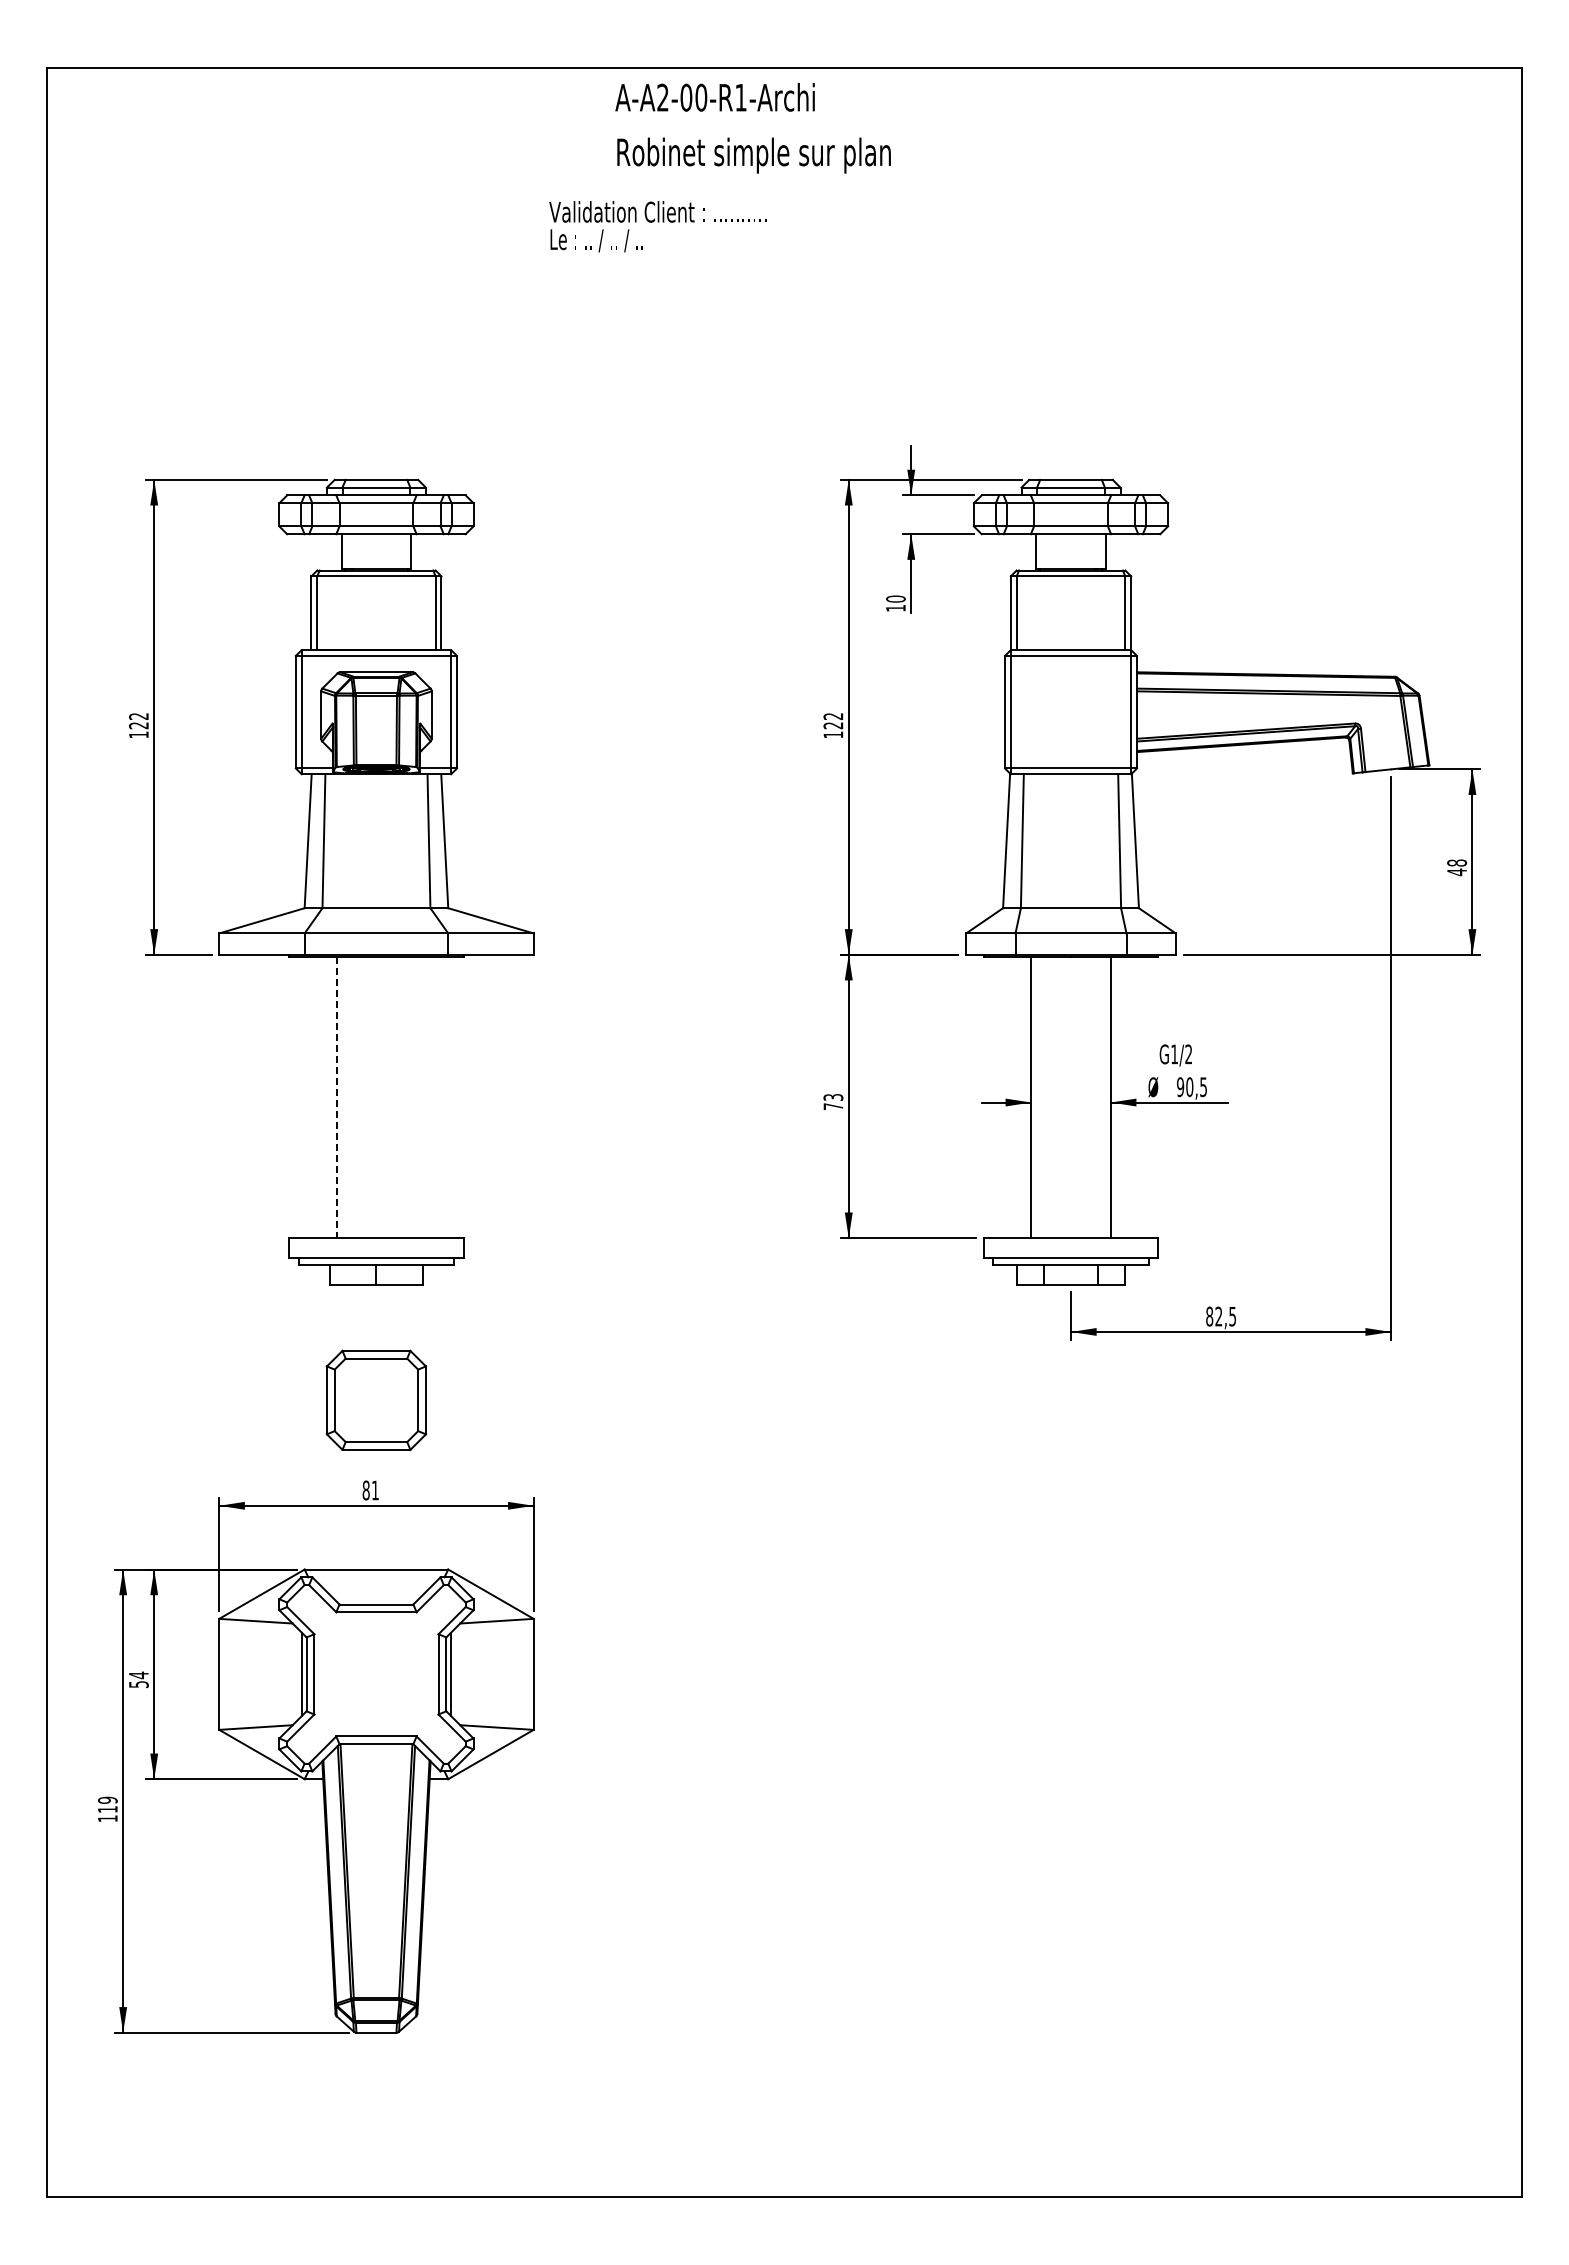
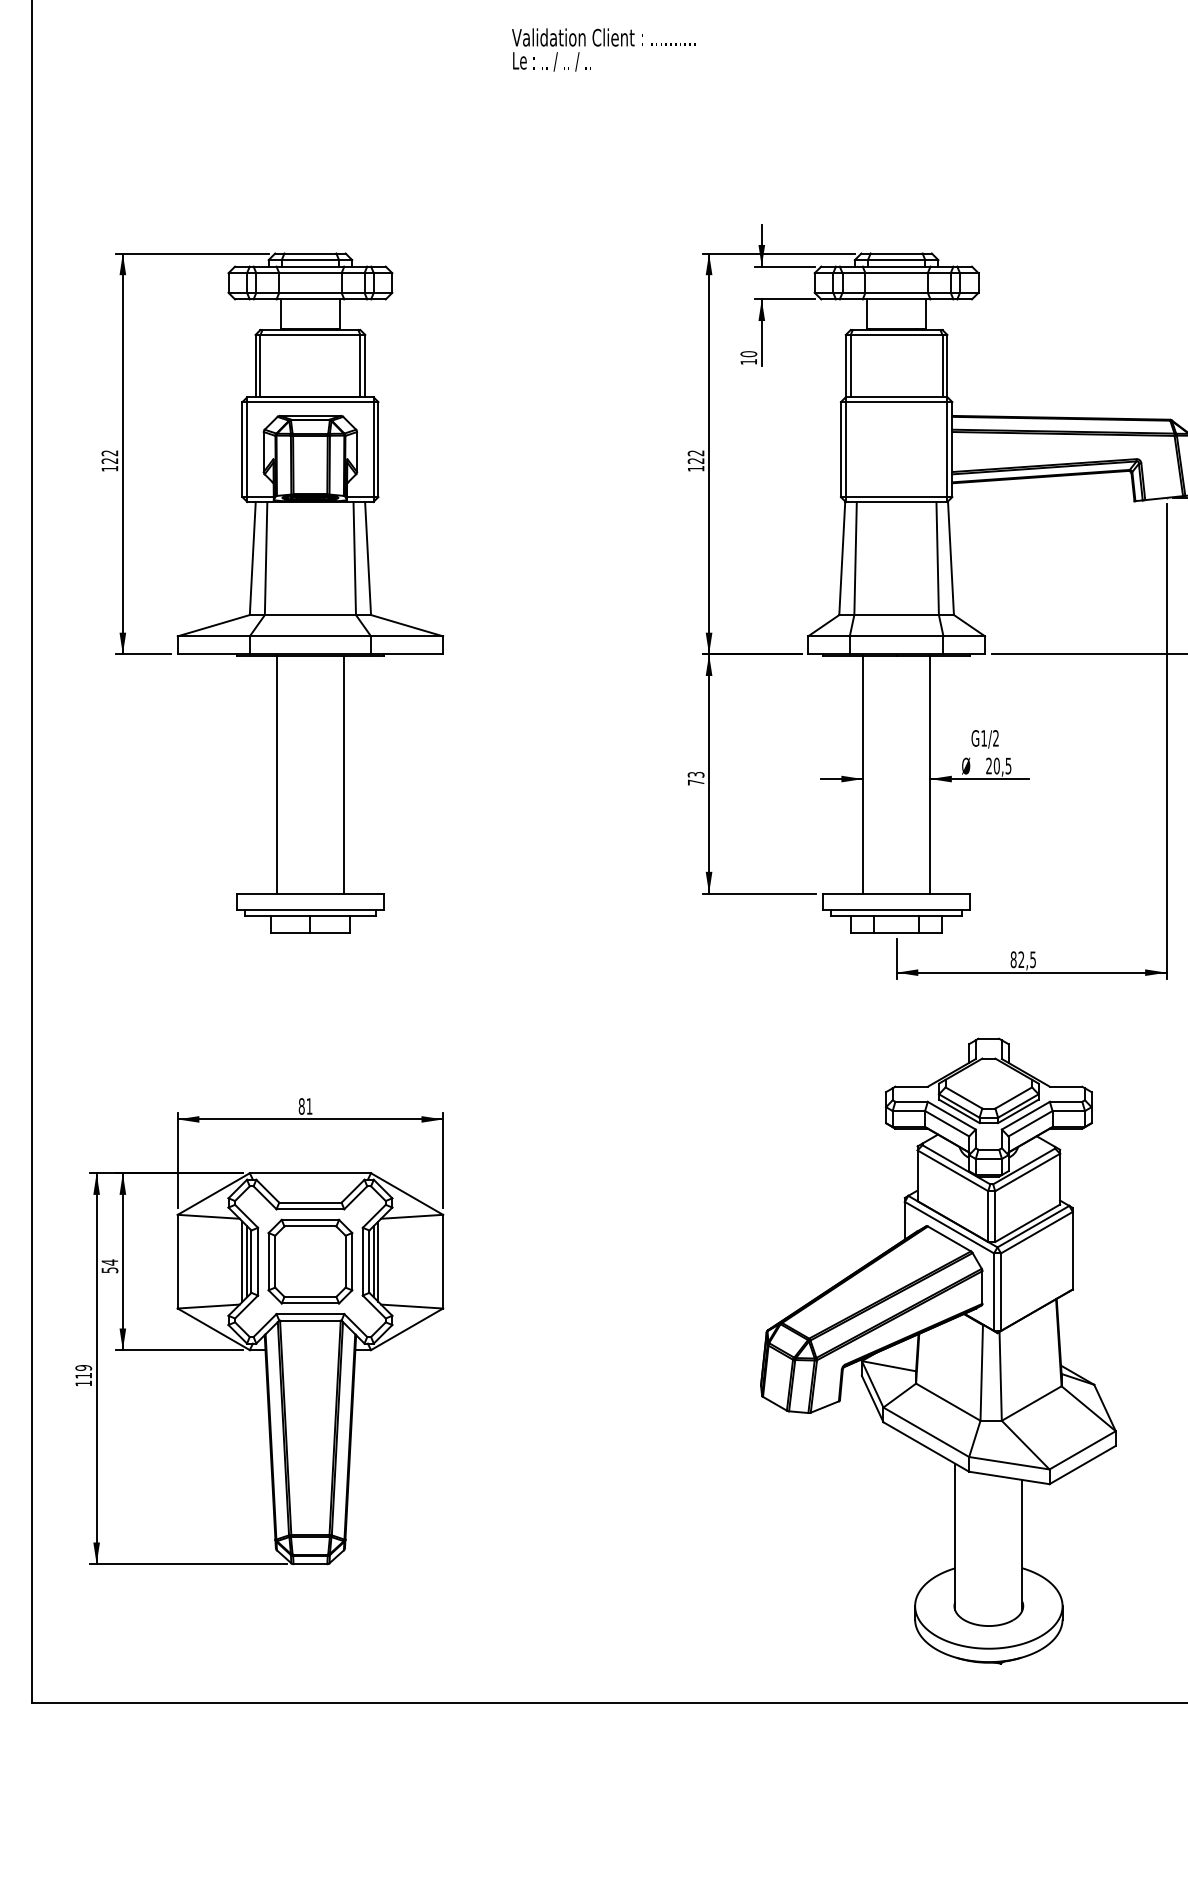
text: (657, 226) -> (603, 49), moved
text: (1180, 1087) -> (989, 766), 90,5 -> 20,5
line: (336, 1097) -> (276, 774), dashed -> solid
line: (416, 1097) -> (344, 774), added
part: (376, 1399) -> (310, 1260), moved
line: (295, 1673) -> (242, 1260), added
line: (457, 1673) -> (378, 1260), added
part: (1120, 1780) -> (938, 1351), added

